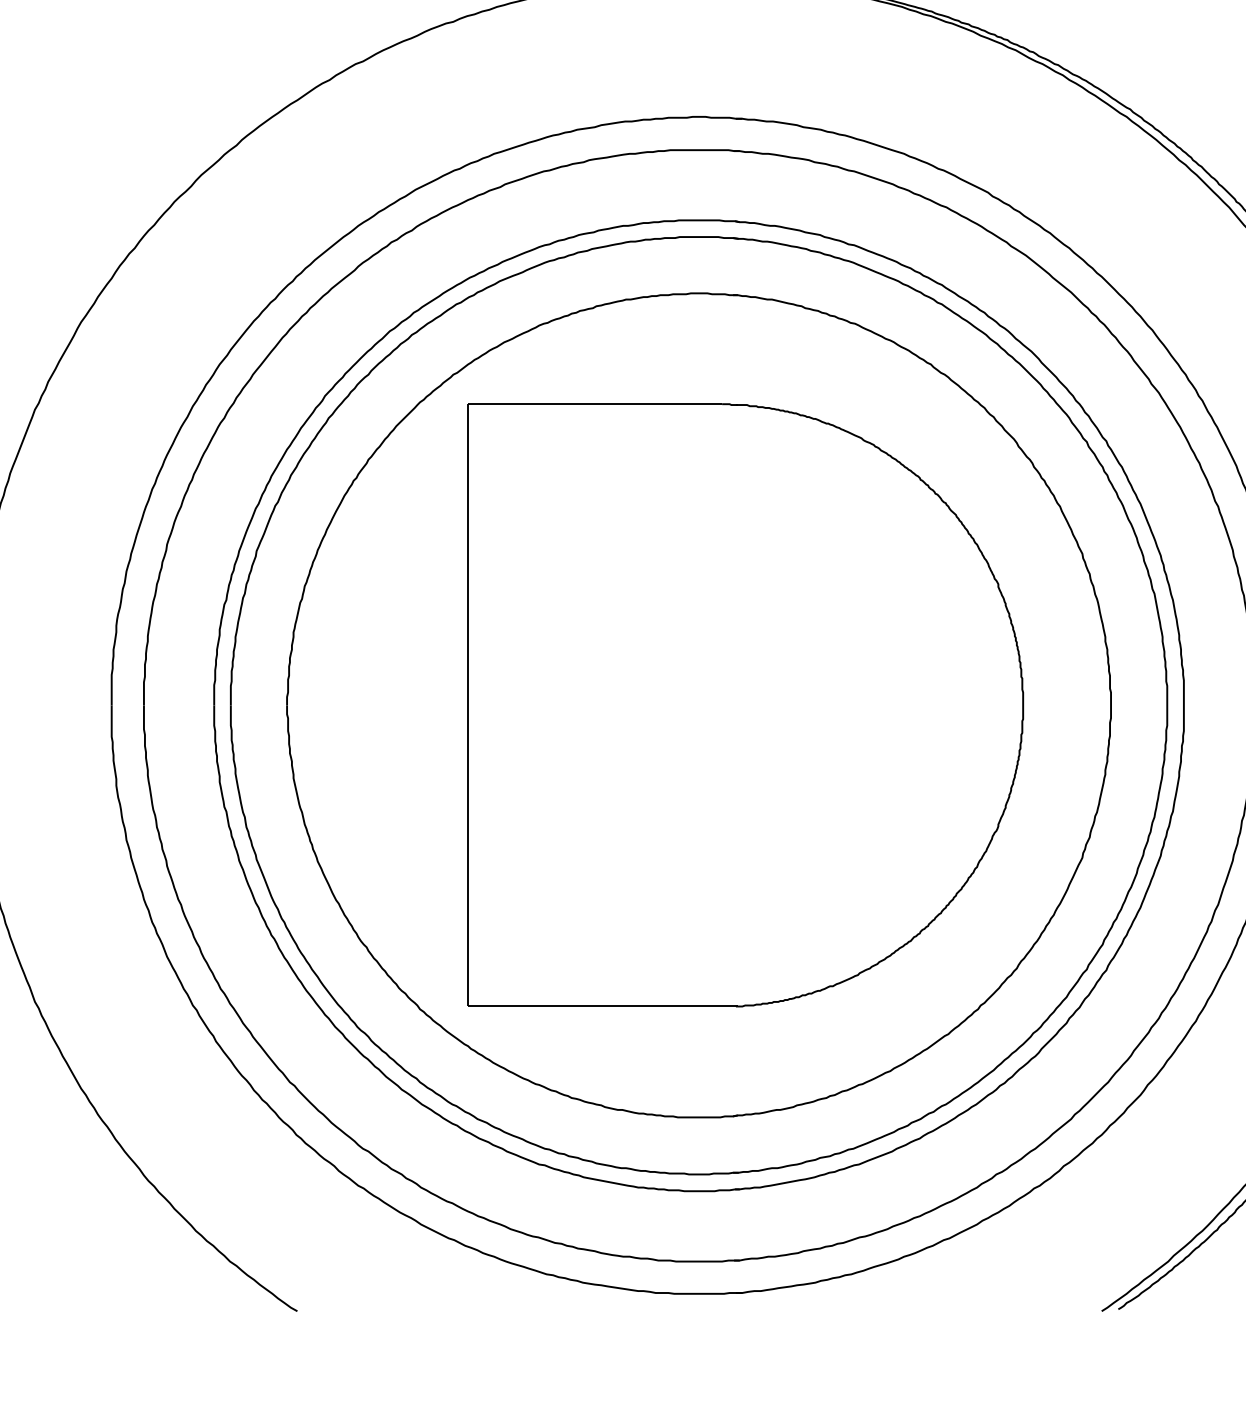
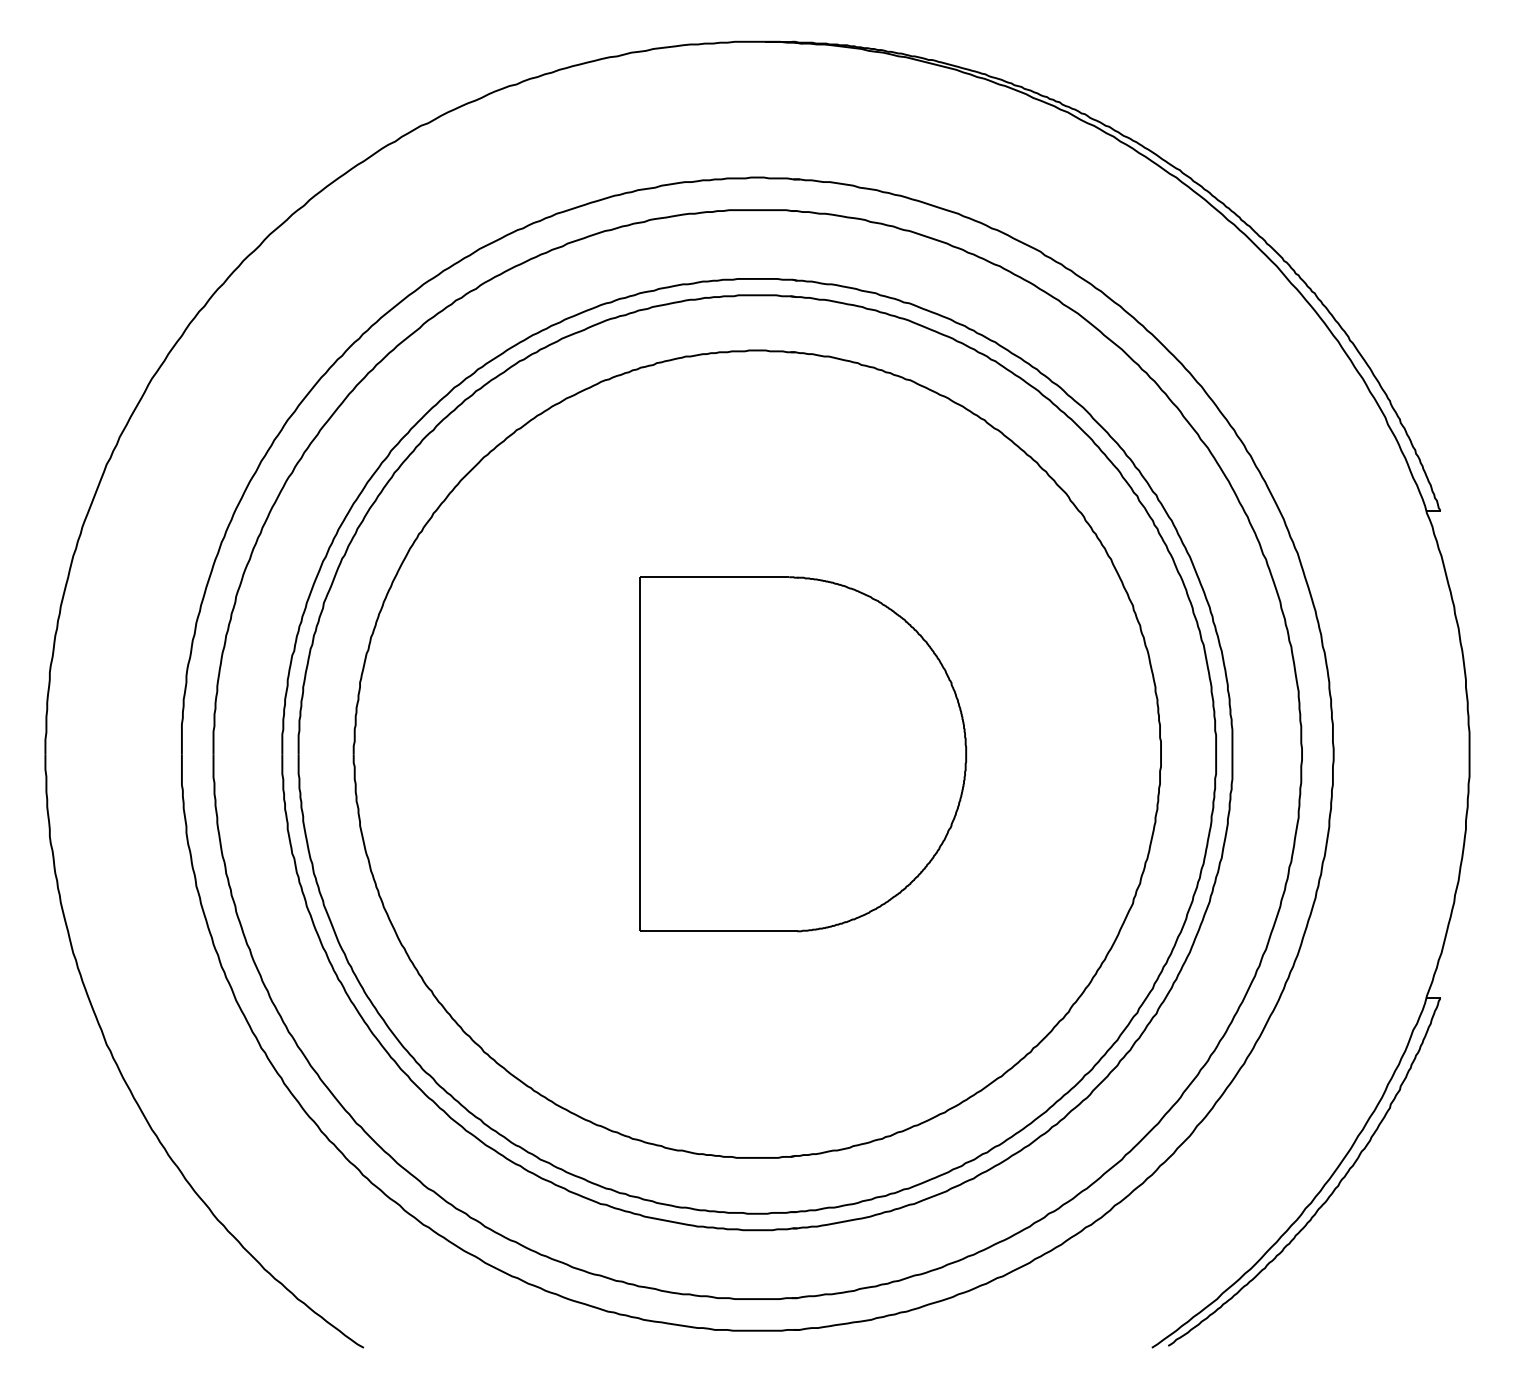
part: (745, 705) -> (802, 754), size x0.6

